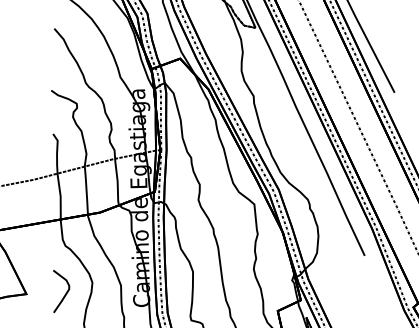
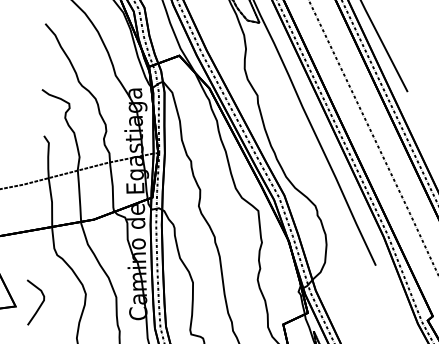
curve: (64, 294) -> (39, 305), moved

